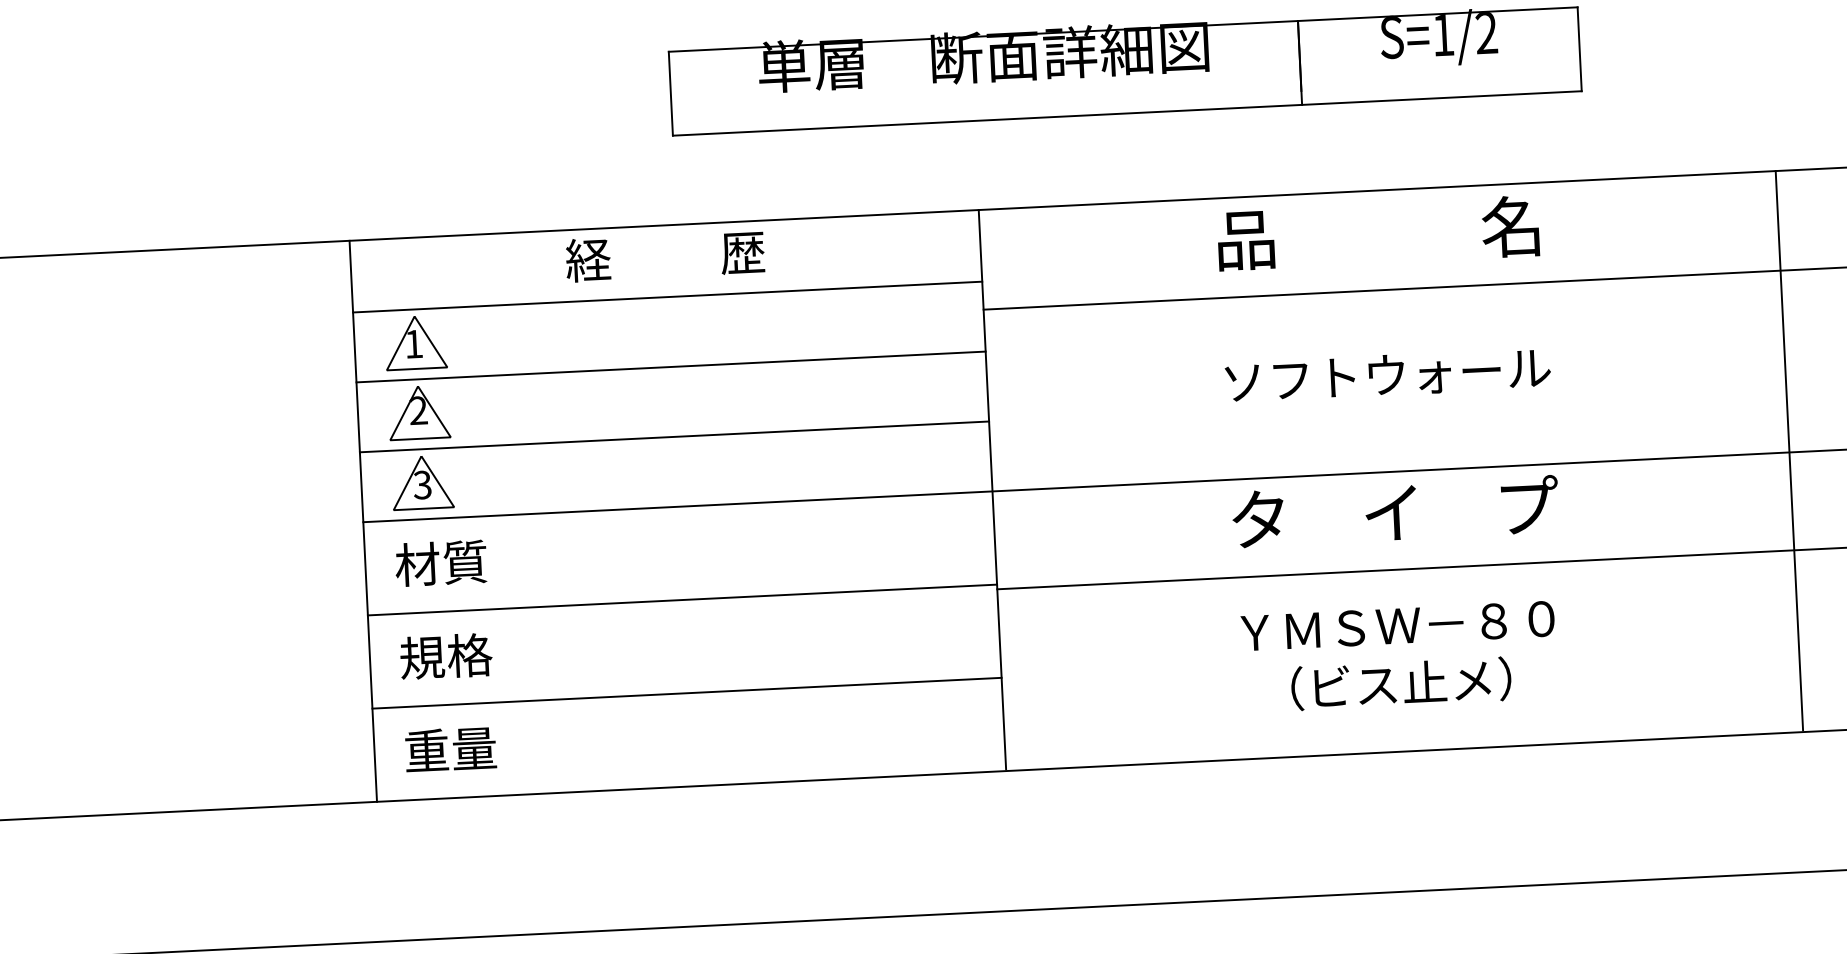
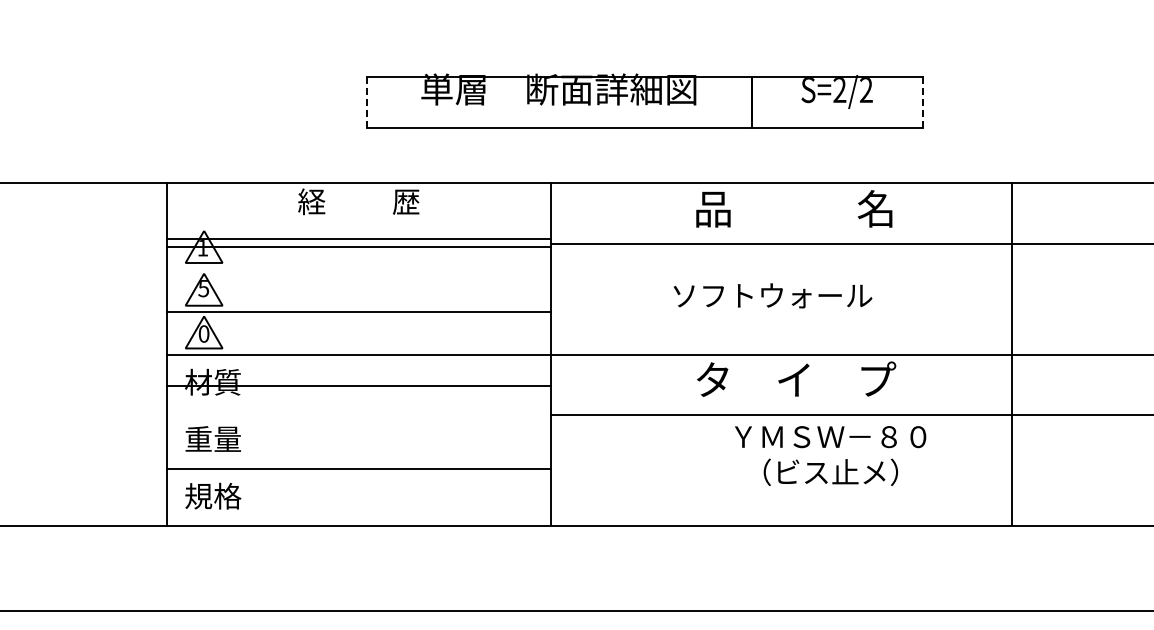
text: (1442, 35) -> (839, 90), S=1/2 -> S=2/2
line: (1579, 48) -> (922, 102), solid -> dashed
line: (671, 93) -> (367, 102), solid -> dashed
line: (666, 296) -> (358, 246), moved
line: (670, 367) -> (358, 239), moved
text: (1387, 374) -> (772, 295), moved
text: (418, 410) -> (203, 288), 2 -> 5
line: (1789, 450) -> (1011, 353), moved
text: (421, 484) -> (203, 333), 3 -> 0
line: (681, 599) -> (358, 385), moved
text: (446, 655) -> (213, 438), 規格 -> 重量
text: (1399, 656) -> (830, 455), moved
text: (451, 748) -> (213, 495), 重量 -> 規格

